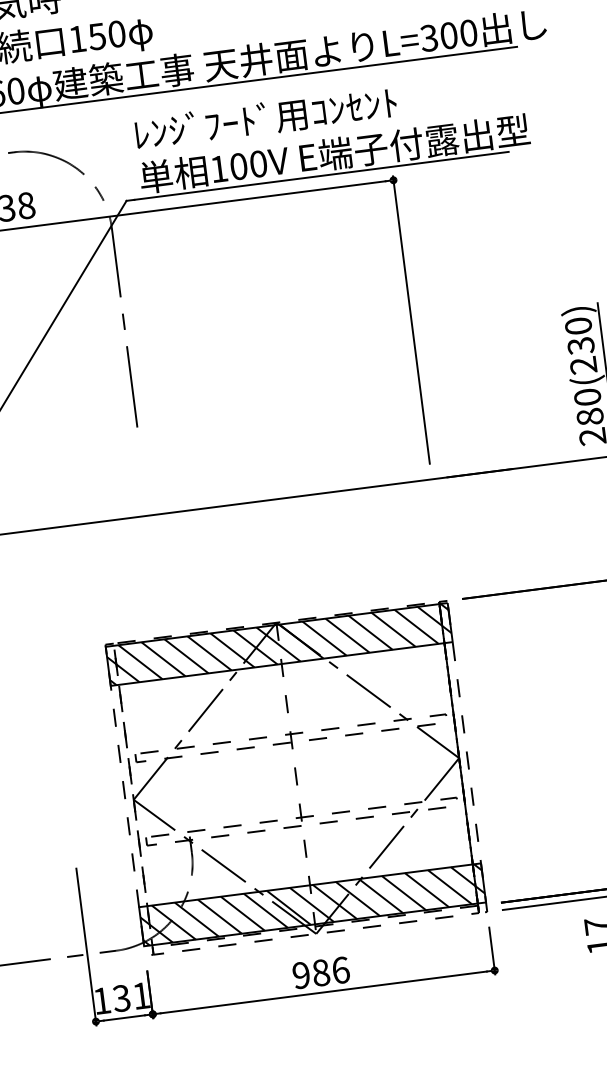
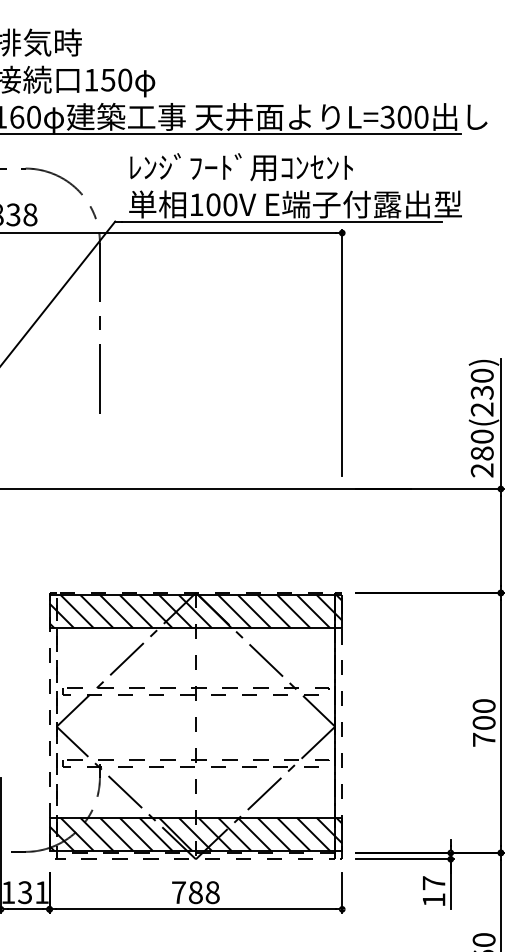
text: (320, 972) -> (195, 892), 986 -> 788

